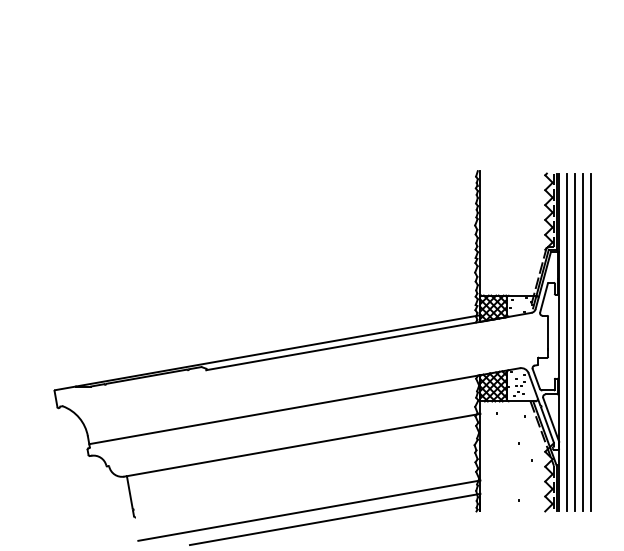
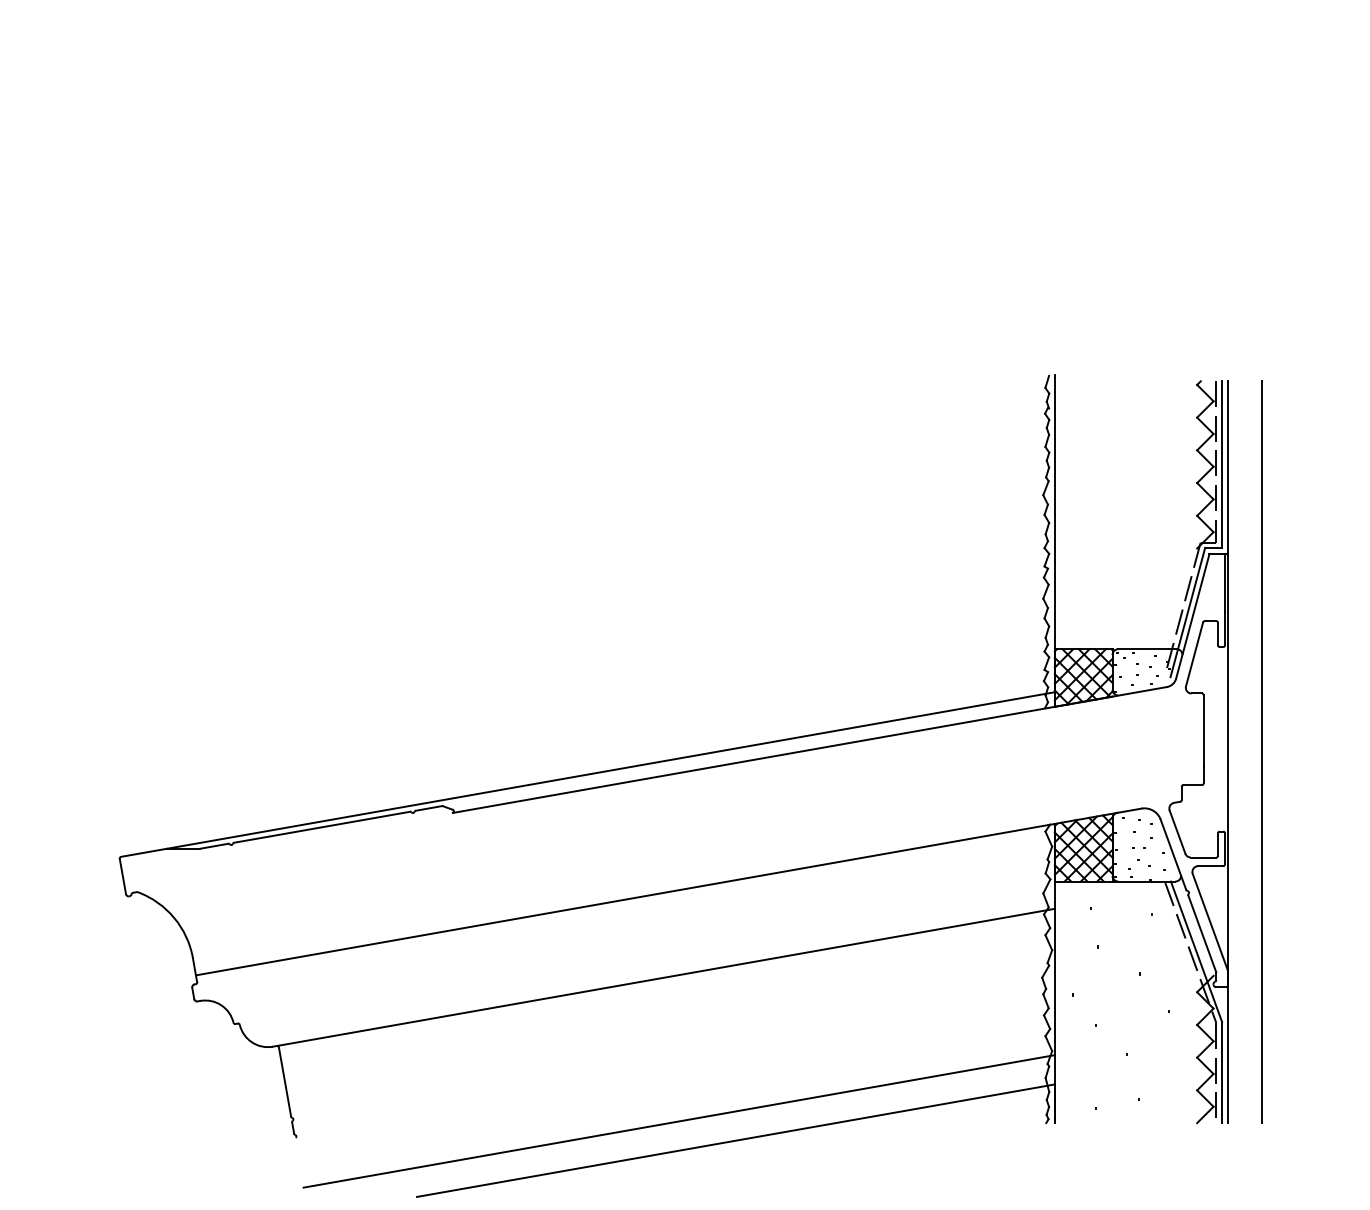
line: (567, 342) -> (1246, 752), removed
line: (582, 342) -> (1278, 752), removed
line: (590, 342) -> (1296, 752), removed

